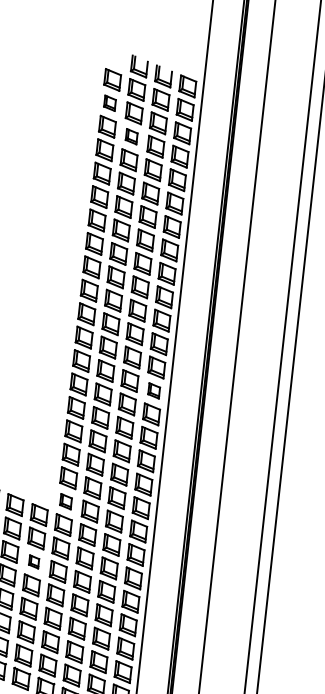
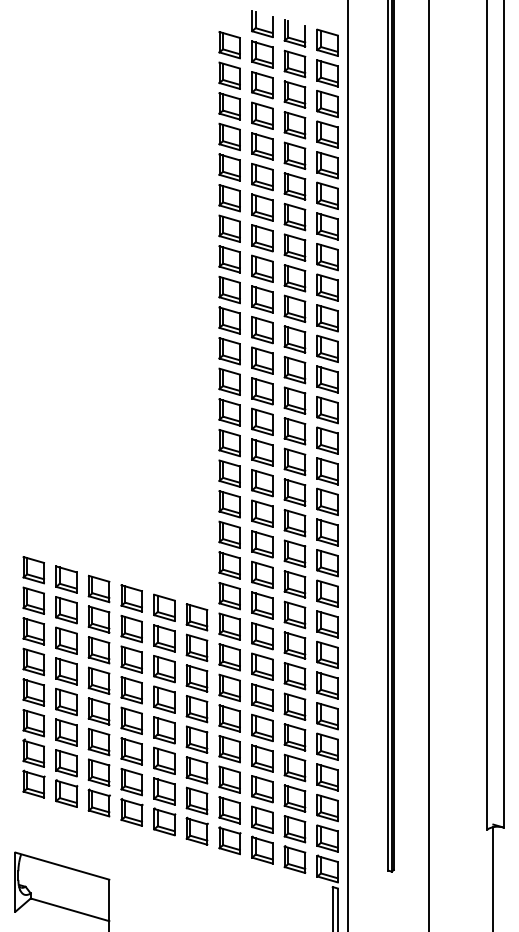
part: (109, 103) -> (229, 75), size x1.43
part: (131, 136) -> (262, 115), size x1.43
part: (154, 390) -> (327, 440), size x1.43
part: (65, 501) -> (229, 596), size x1.43
part: (33, 561) -> (196, 678), size x1.67

